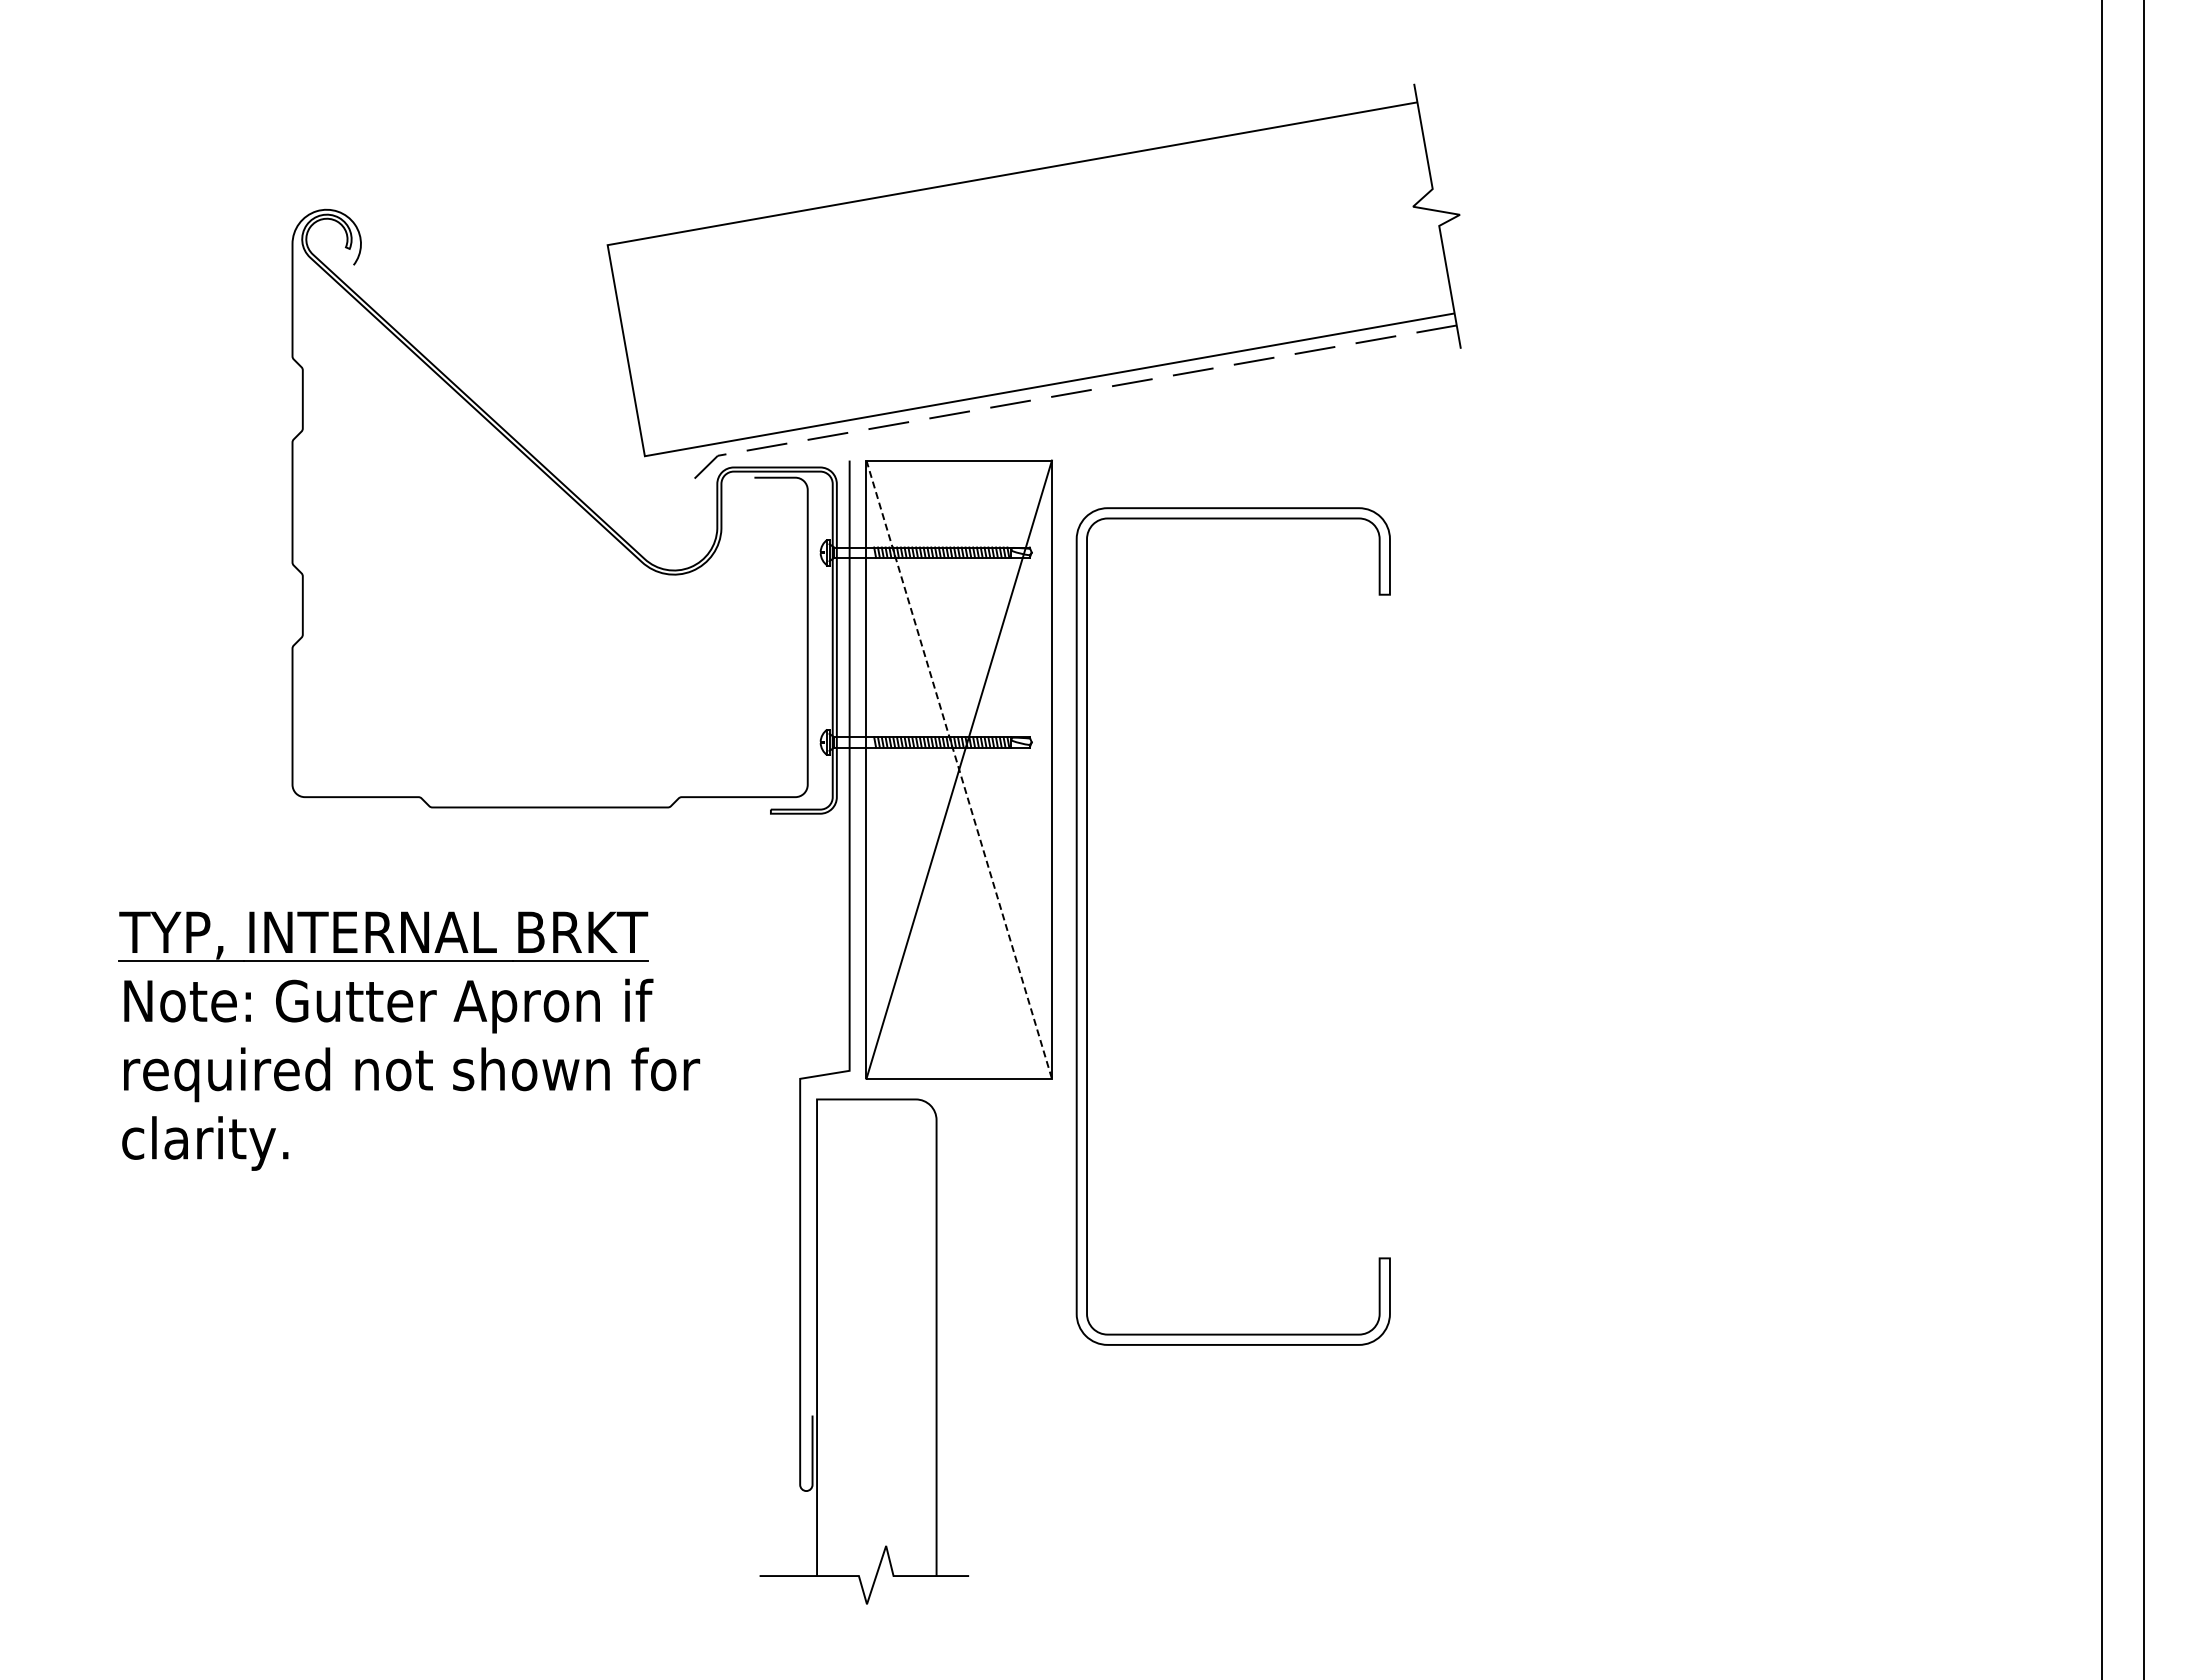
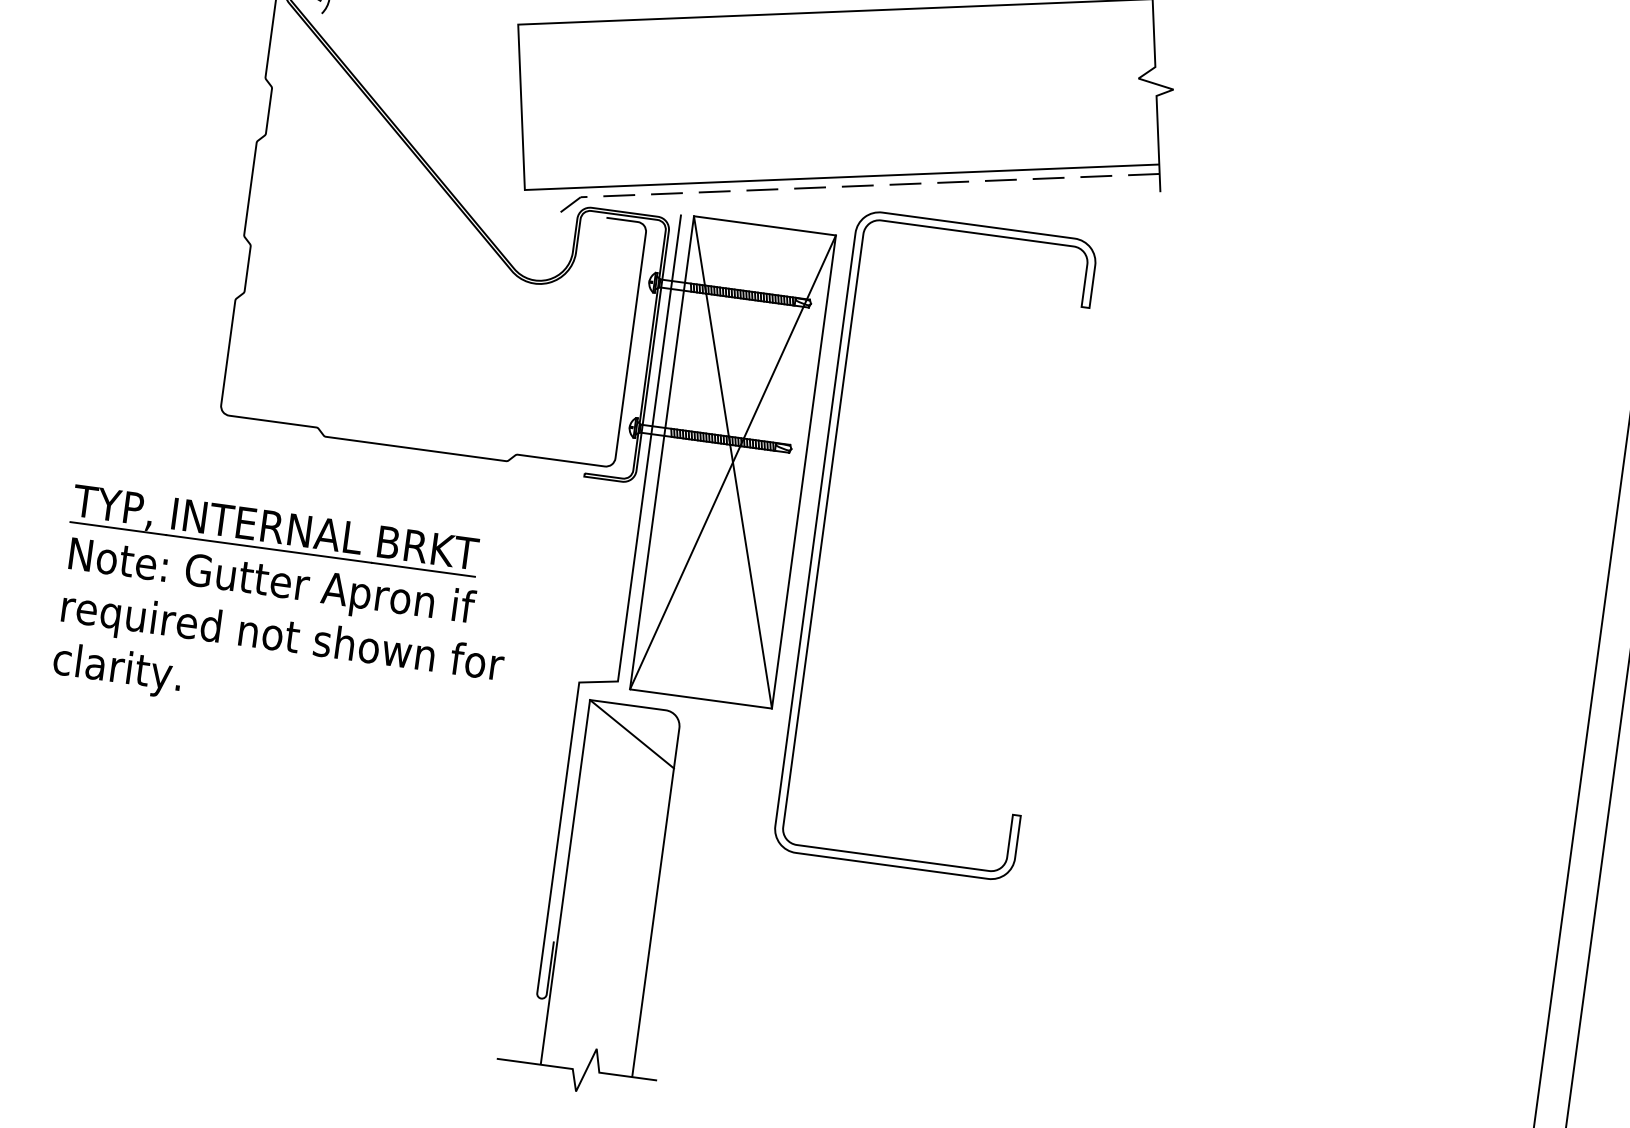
line: (959, 769) -> (733, 462), dashed -> solid
part: (1087, 926) -> (823, 530), moved
line: (876, 1135) -> (631, 733), added

